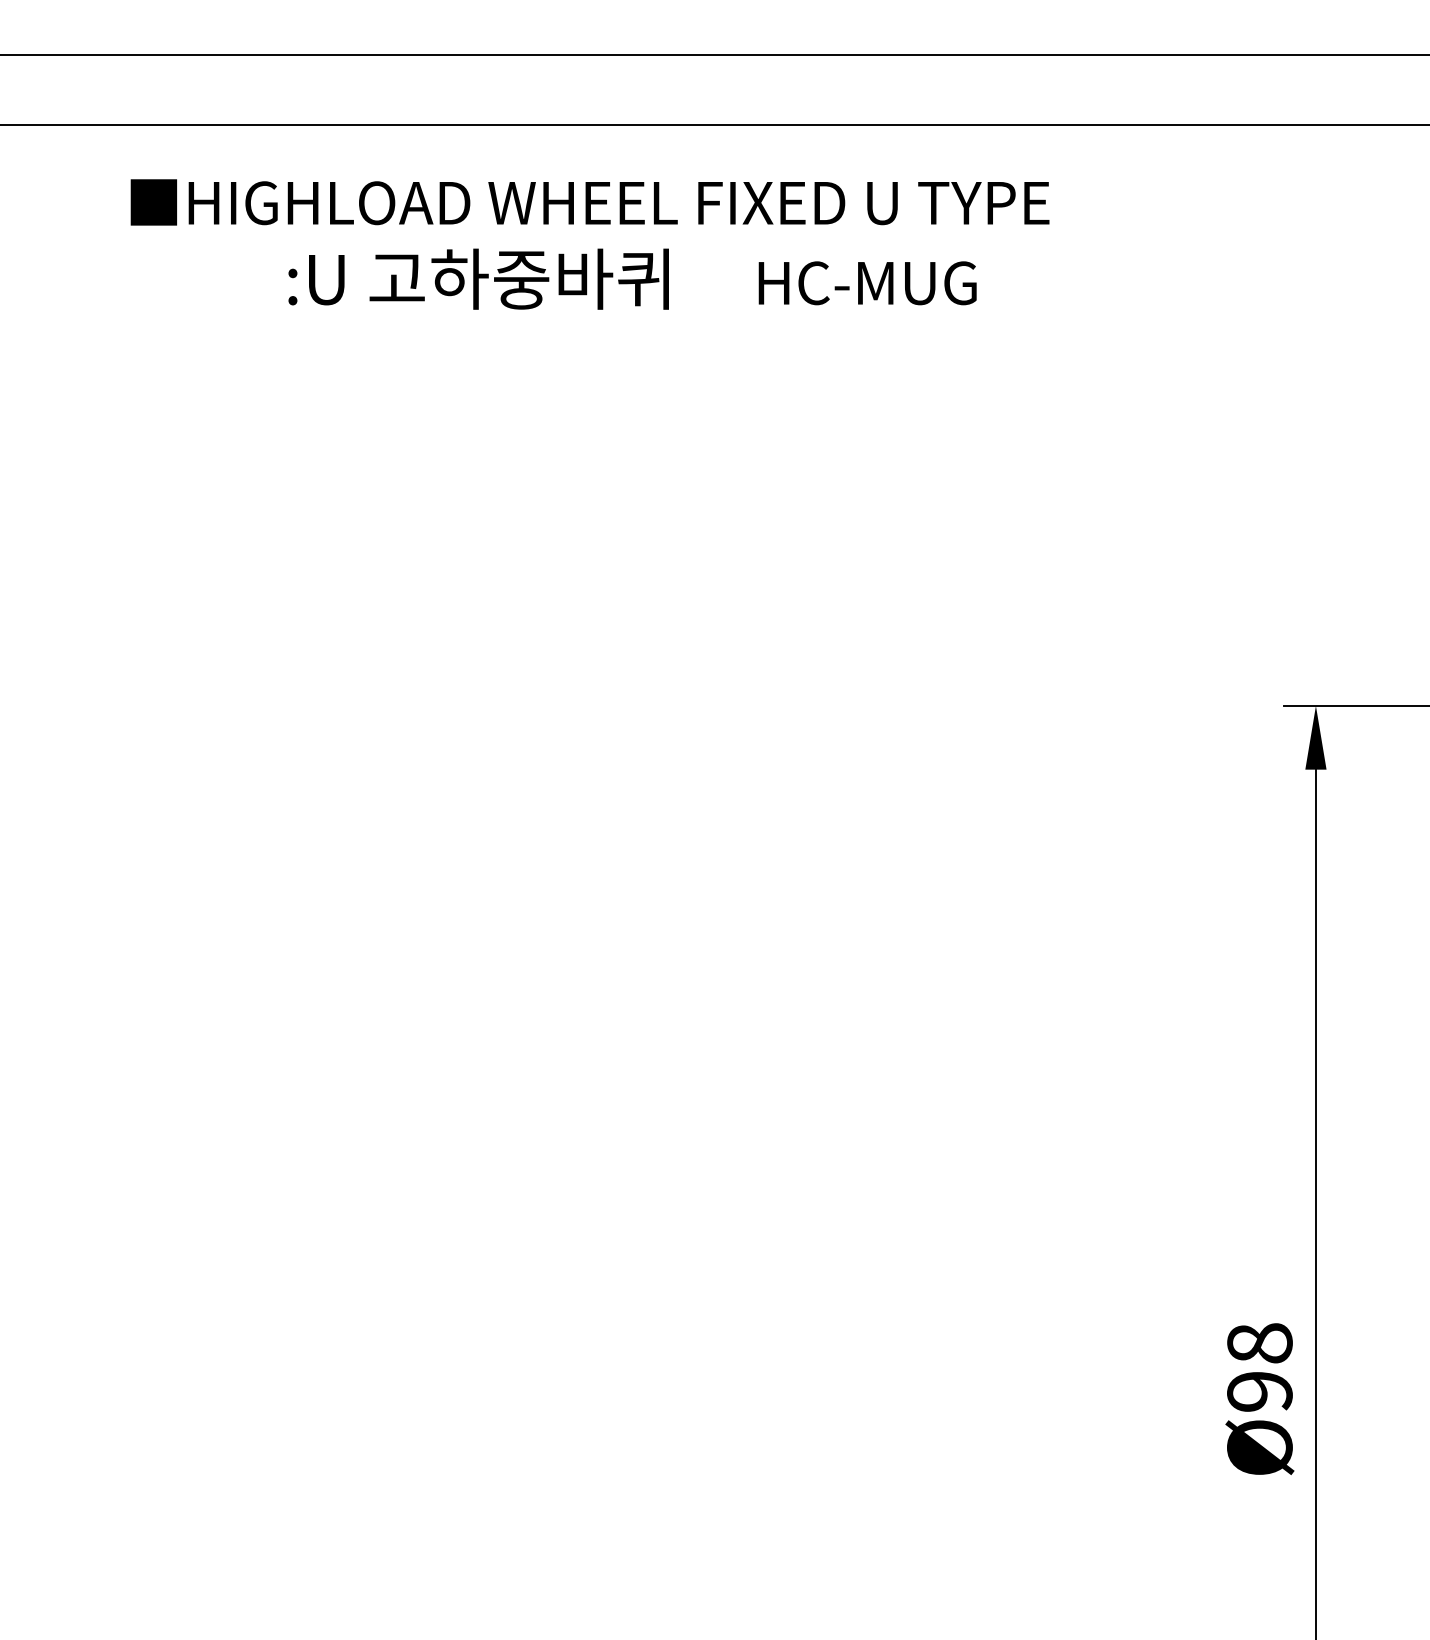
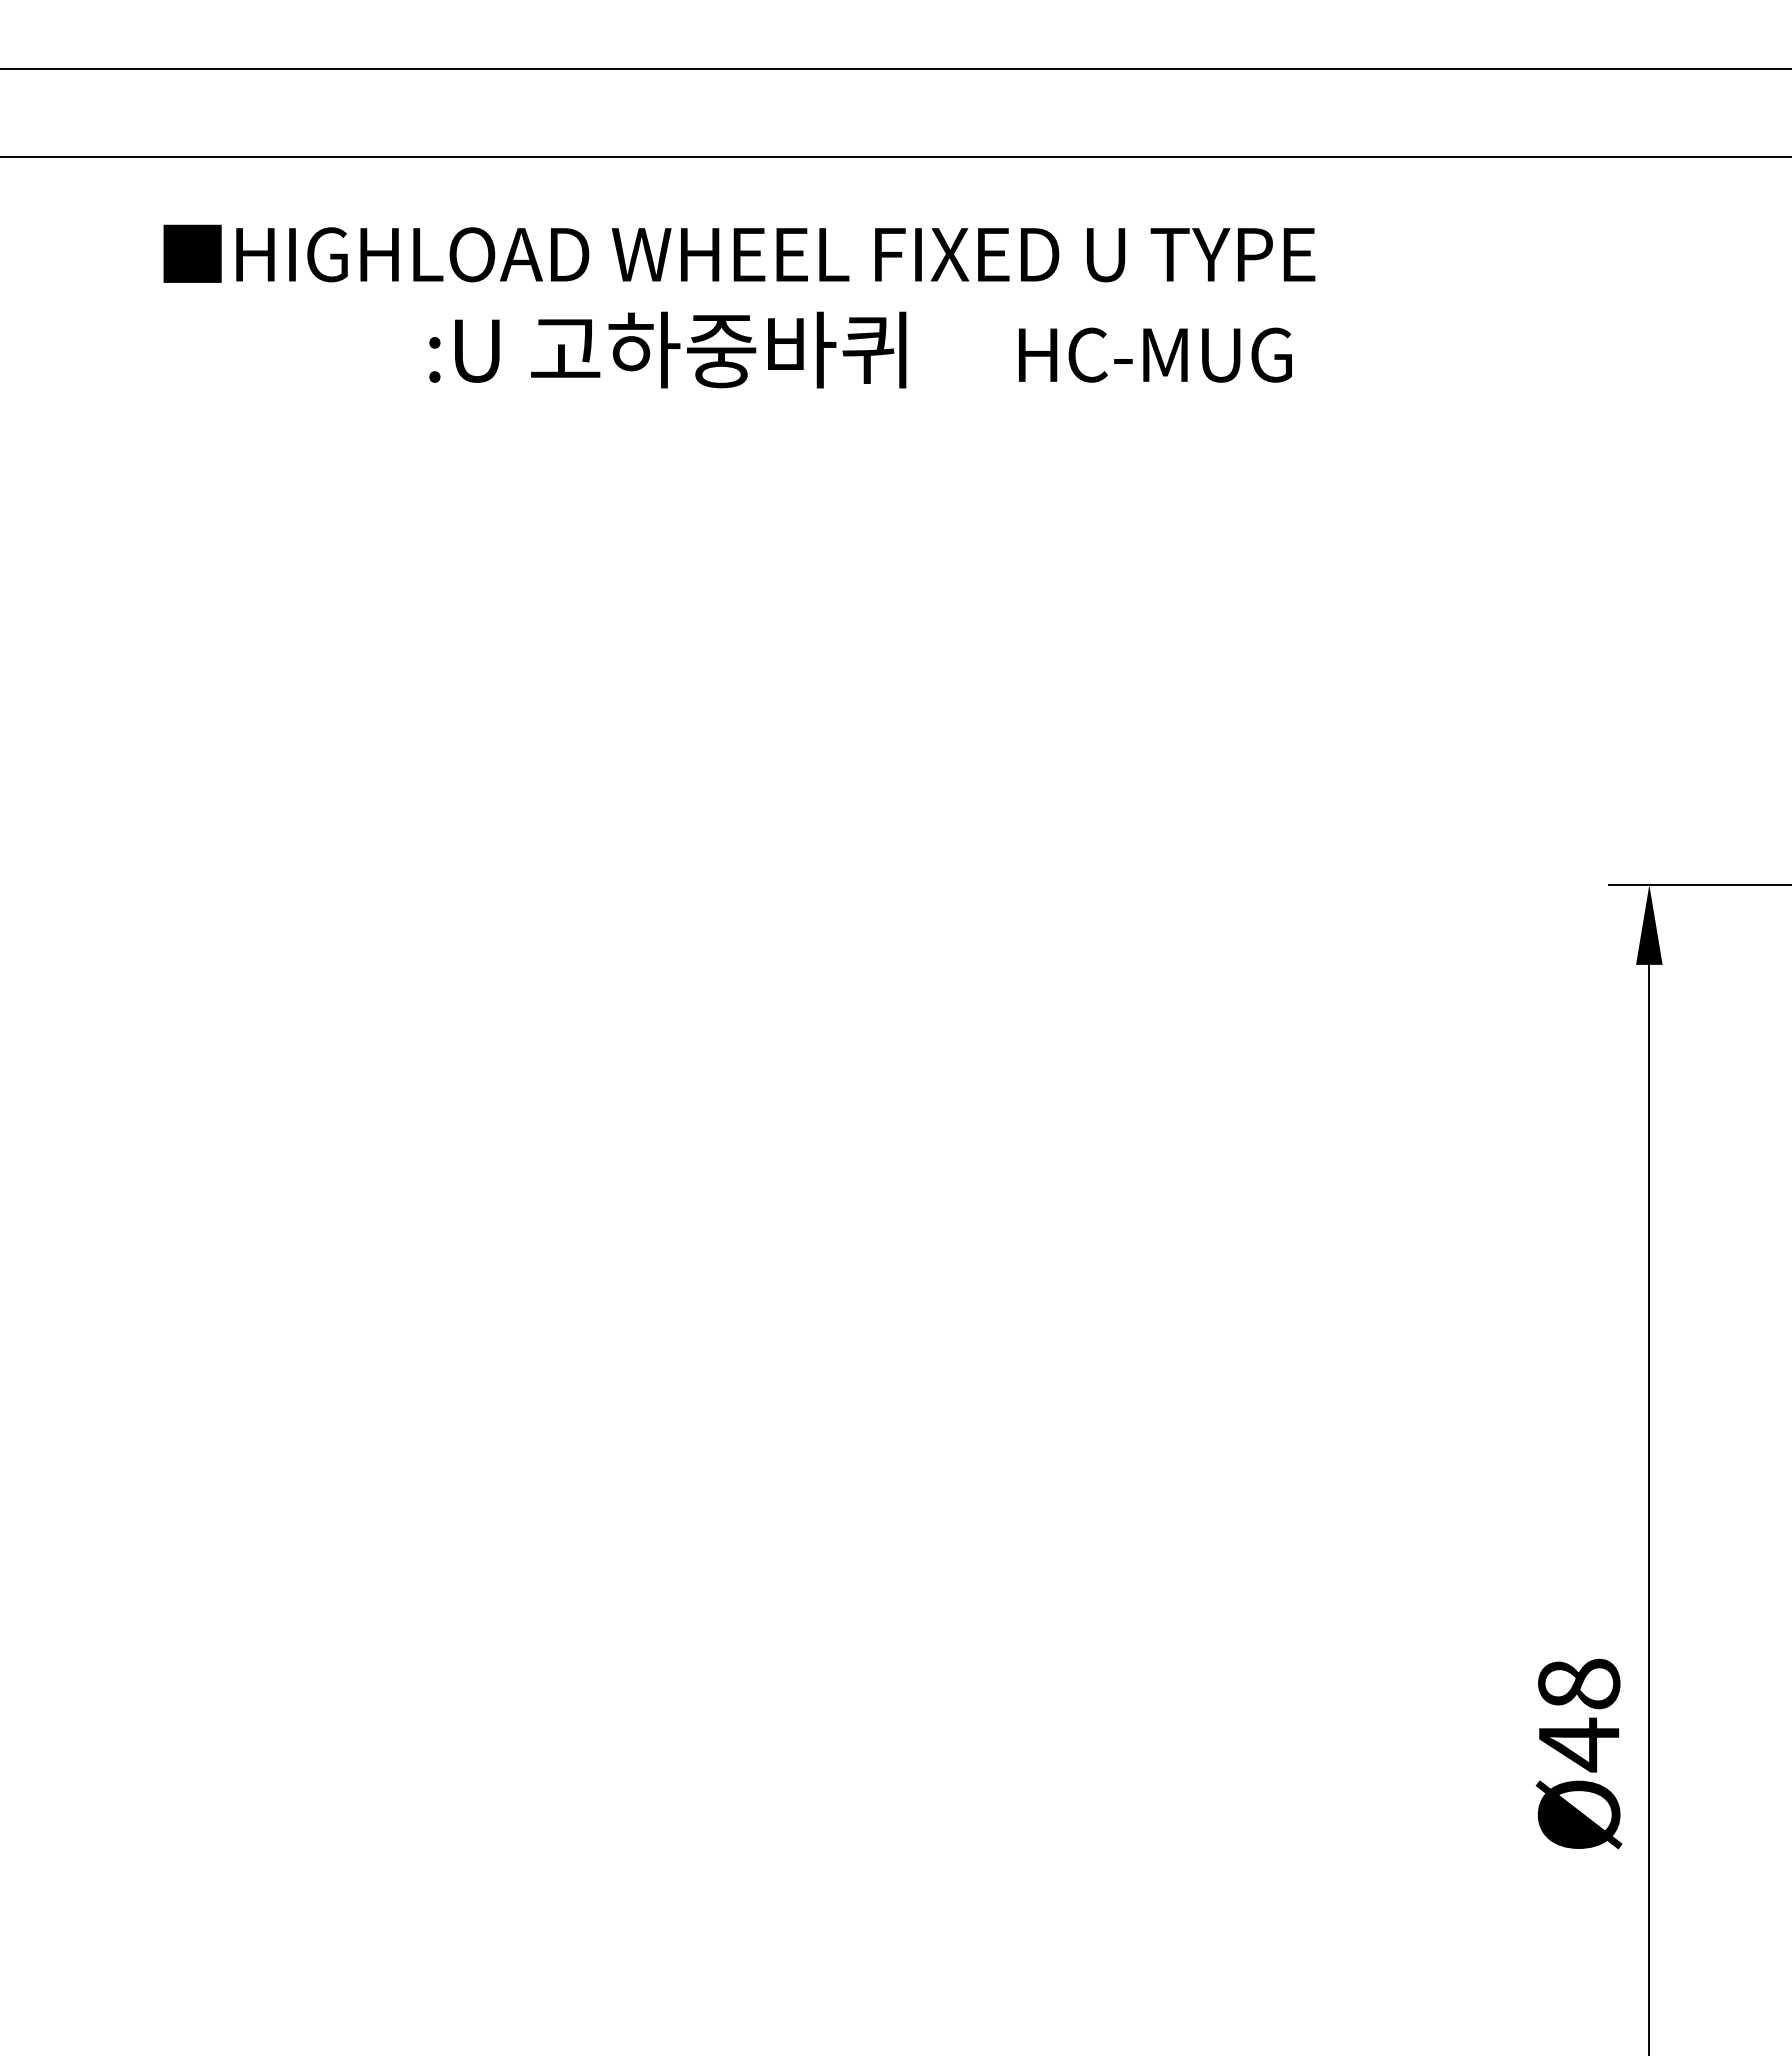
text: (632, 278) -> (860, 349), moved
text: (1259, 1391) -> (1578, 1744), Ø98 -> Ø48

